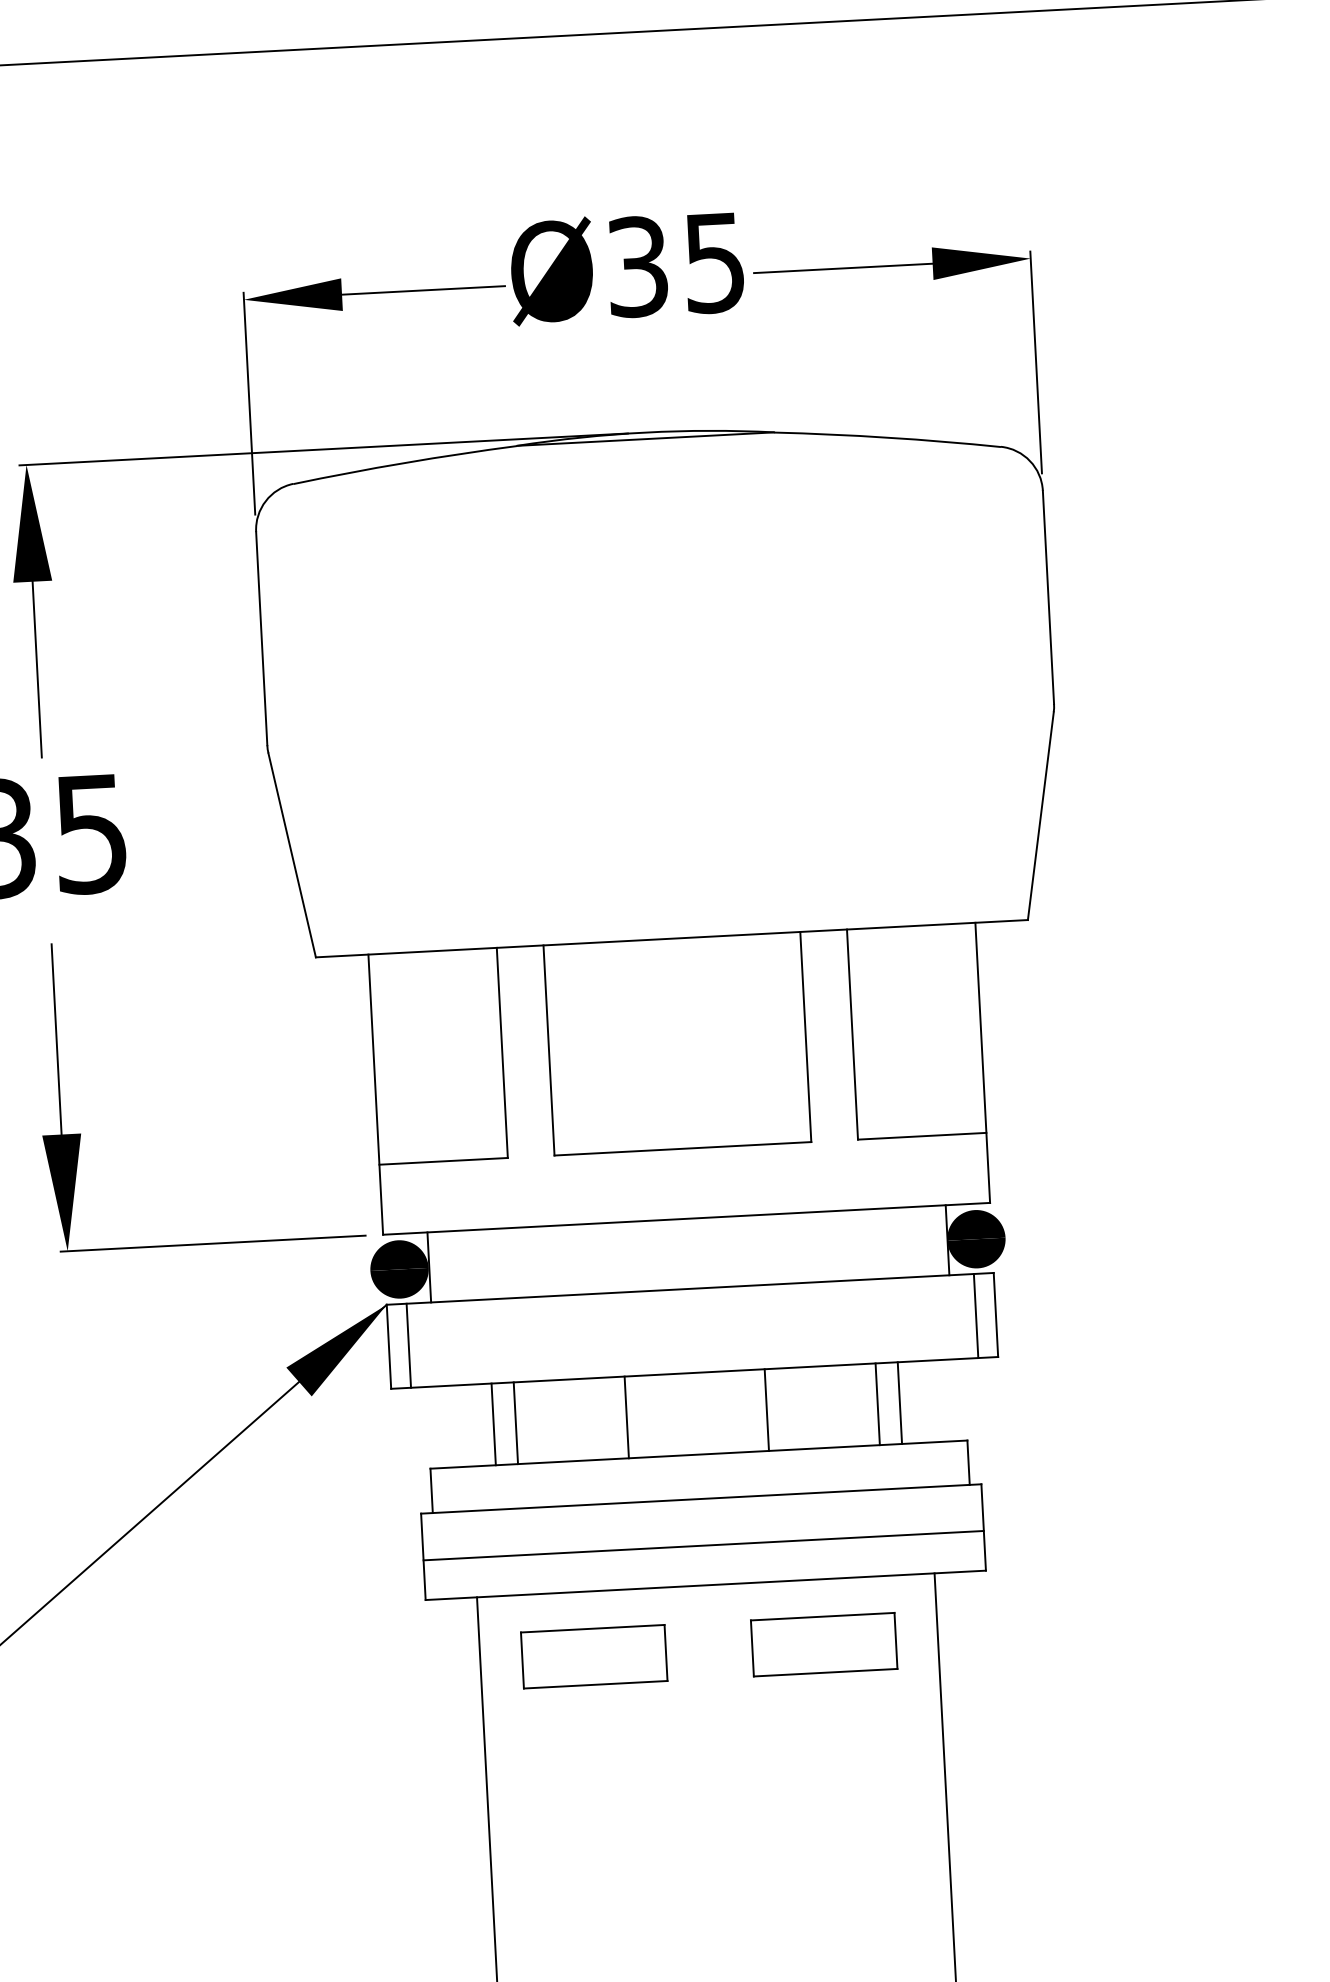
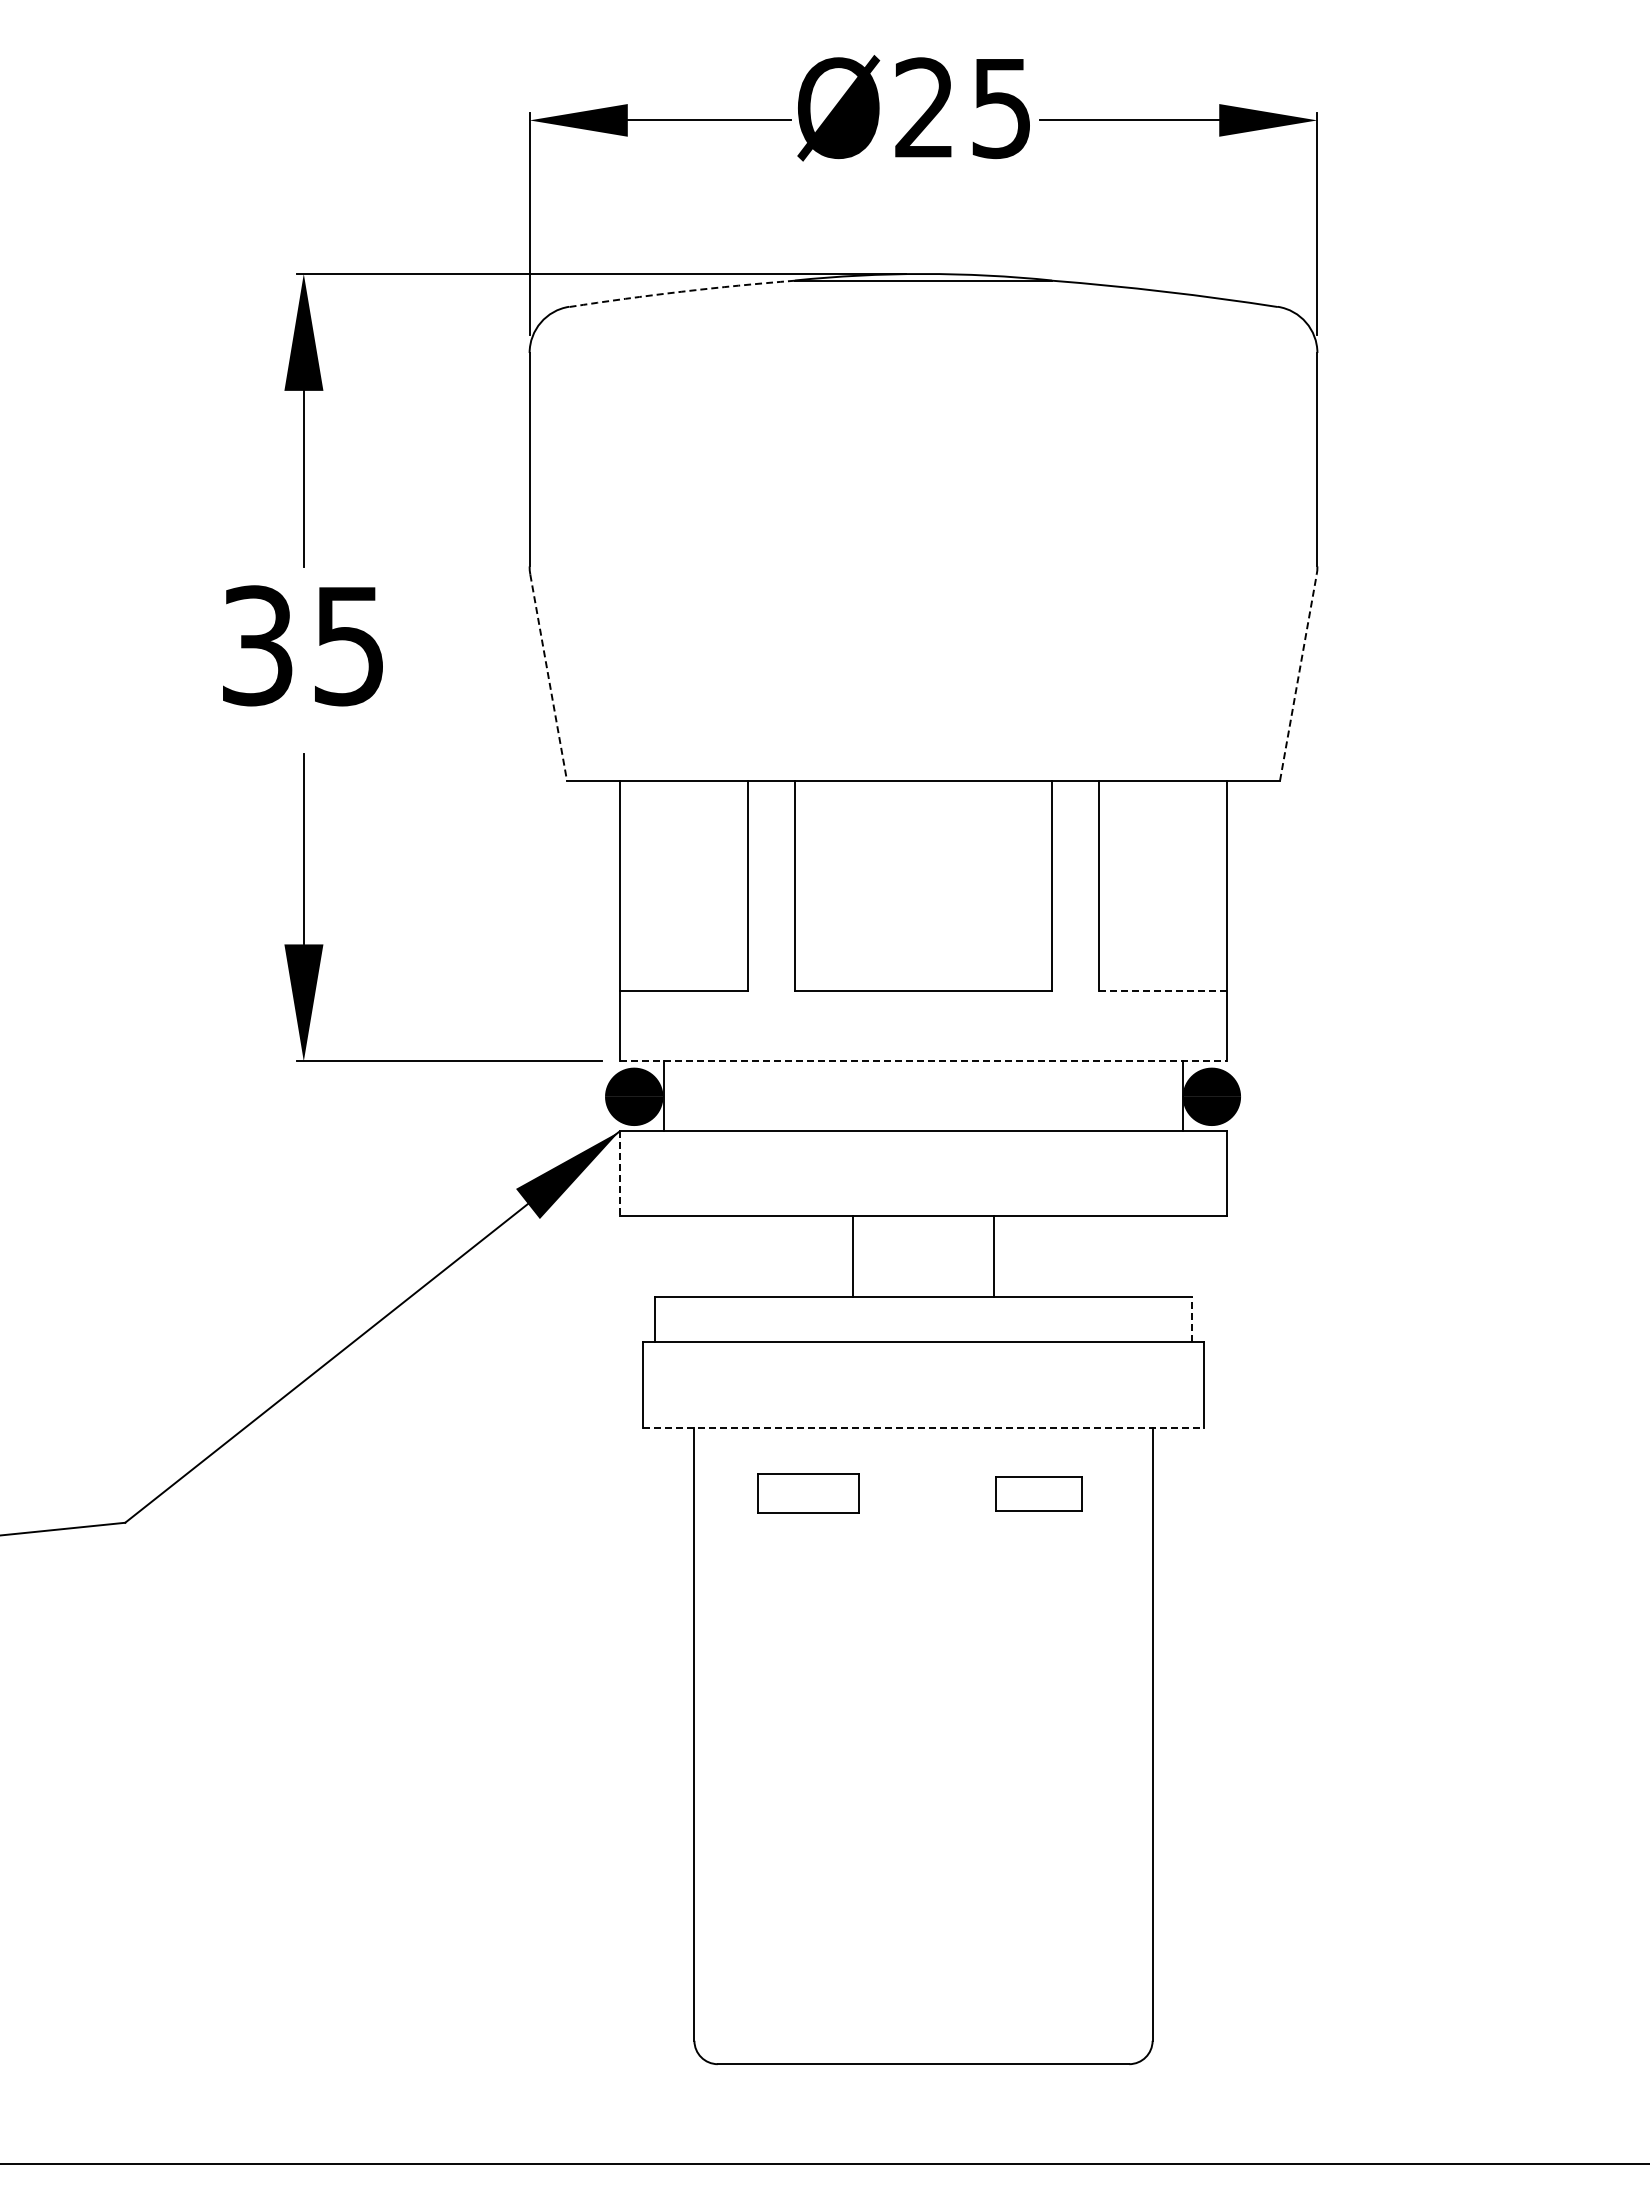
text: (637, 267) -> (924, 108), Ø35 -> Ø25
arc: (404, 462) -> (681, 291), solid -> dashed
line: (1040, 815) -> (1298, 677), solid -> dashed
line: (291, 855) -> (548, 677), solid -> dashed
line: (922, 1136) -> (1163, 991), solid -> dashed
line: (686, 1219) -> (923, 1061), solid -> dashed
line: (976, 1315) -> (1207, 1173), removed
line: (408, 1345) -> (639, 1173), removed
line: (388, 1347) -> (619, 1174), solid -> dashed
line: (899, 1403) -> (1126, 1256), removed
line: (877, 1404) -> (1104, 1256), removed
line: (516, 1423) -> (742, 1256), removed
line: (494, 1424) -> (720, 1256), removed
line: (968, 1462) -> (1192, 1319), solid -> dashed
line: (703, 1545) -> (923, 1388), removed
line: (705, 1585) -> (923, 1428), solid -> dashed
part: (824, 1644) -> (1038, 1493), size x0.6
part: (594, 1656) -> (808, 1493), size x0.7

